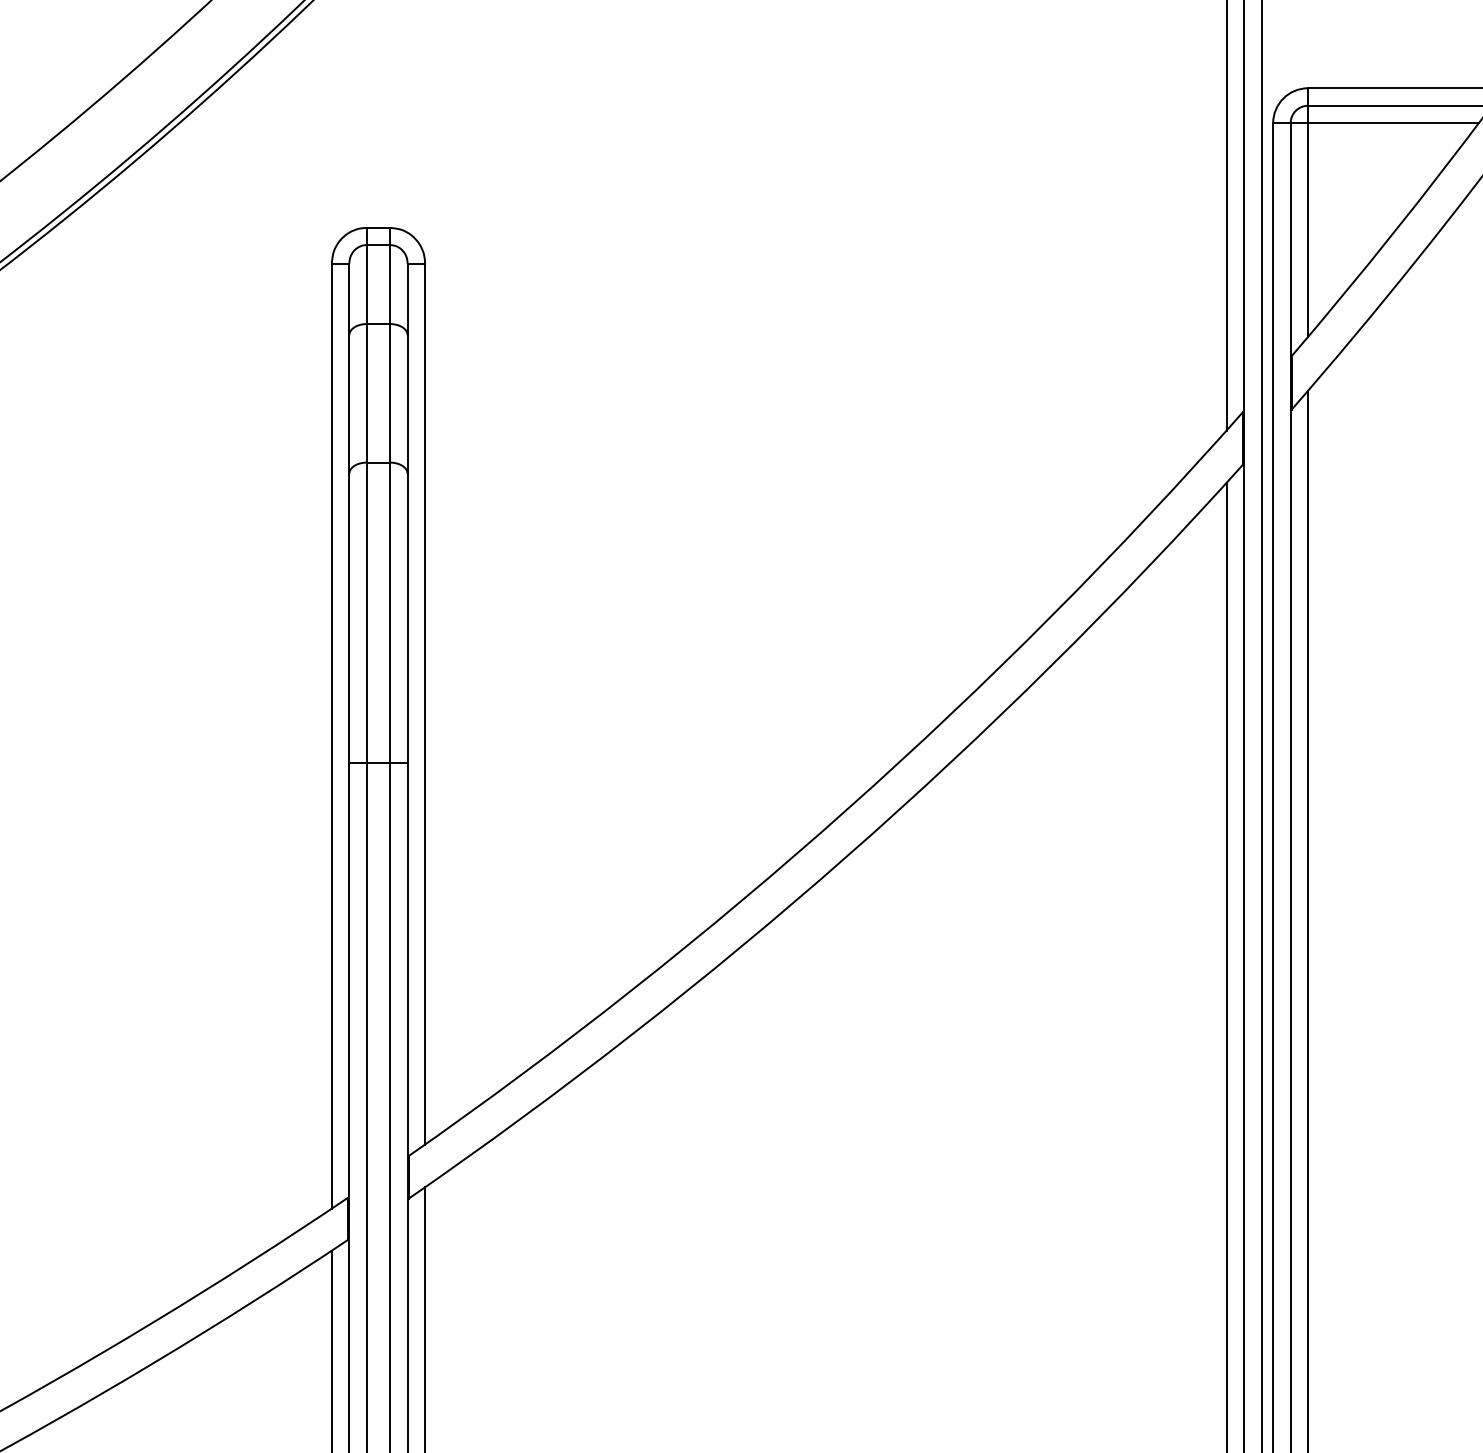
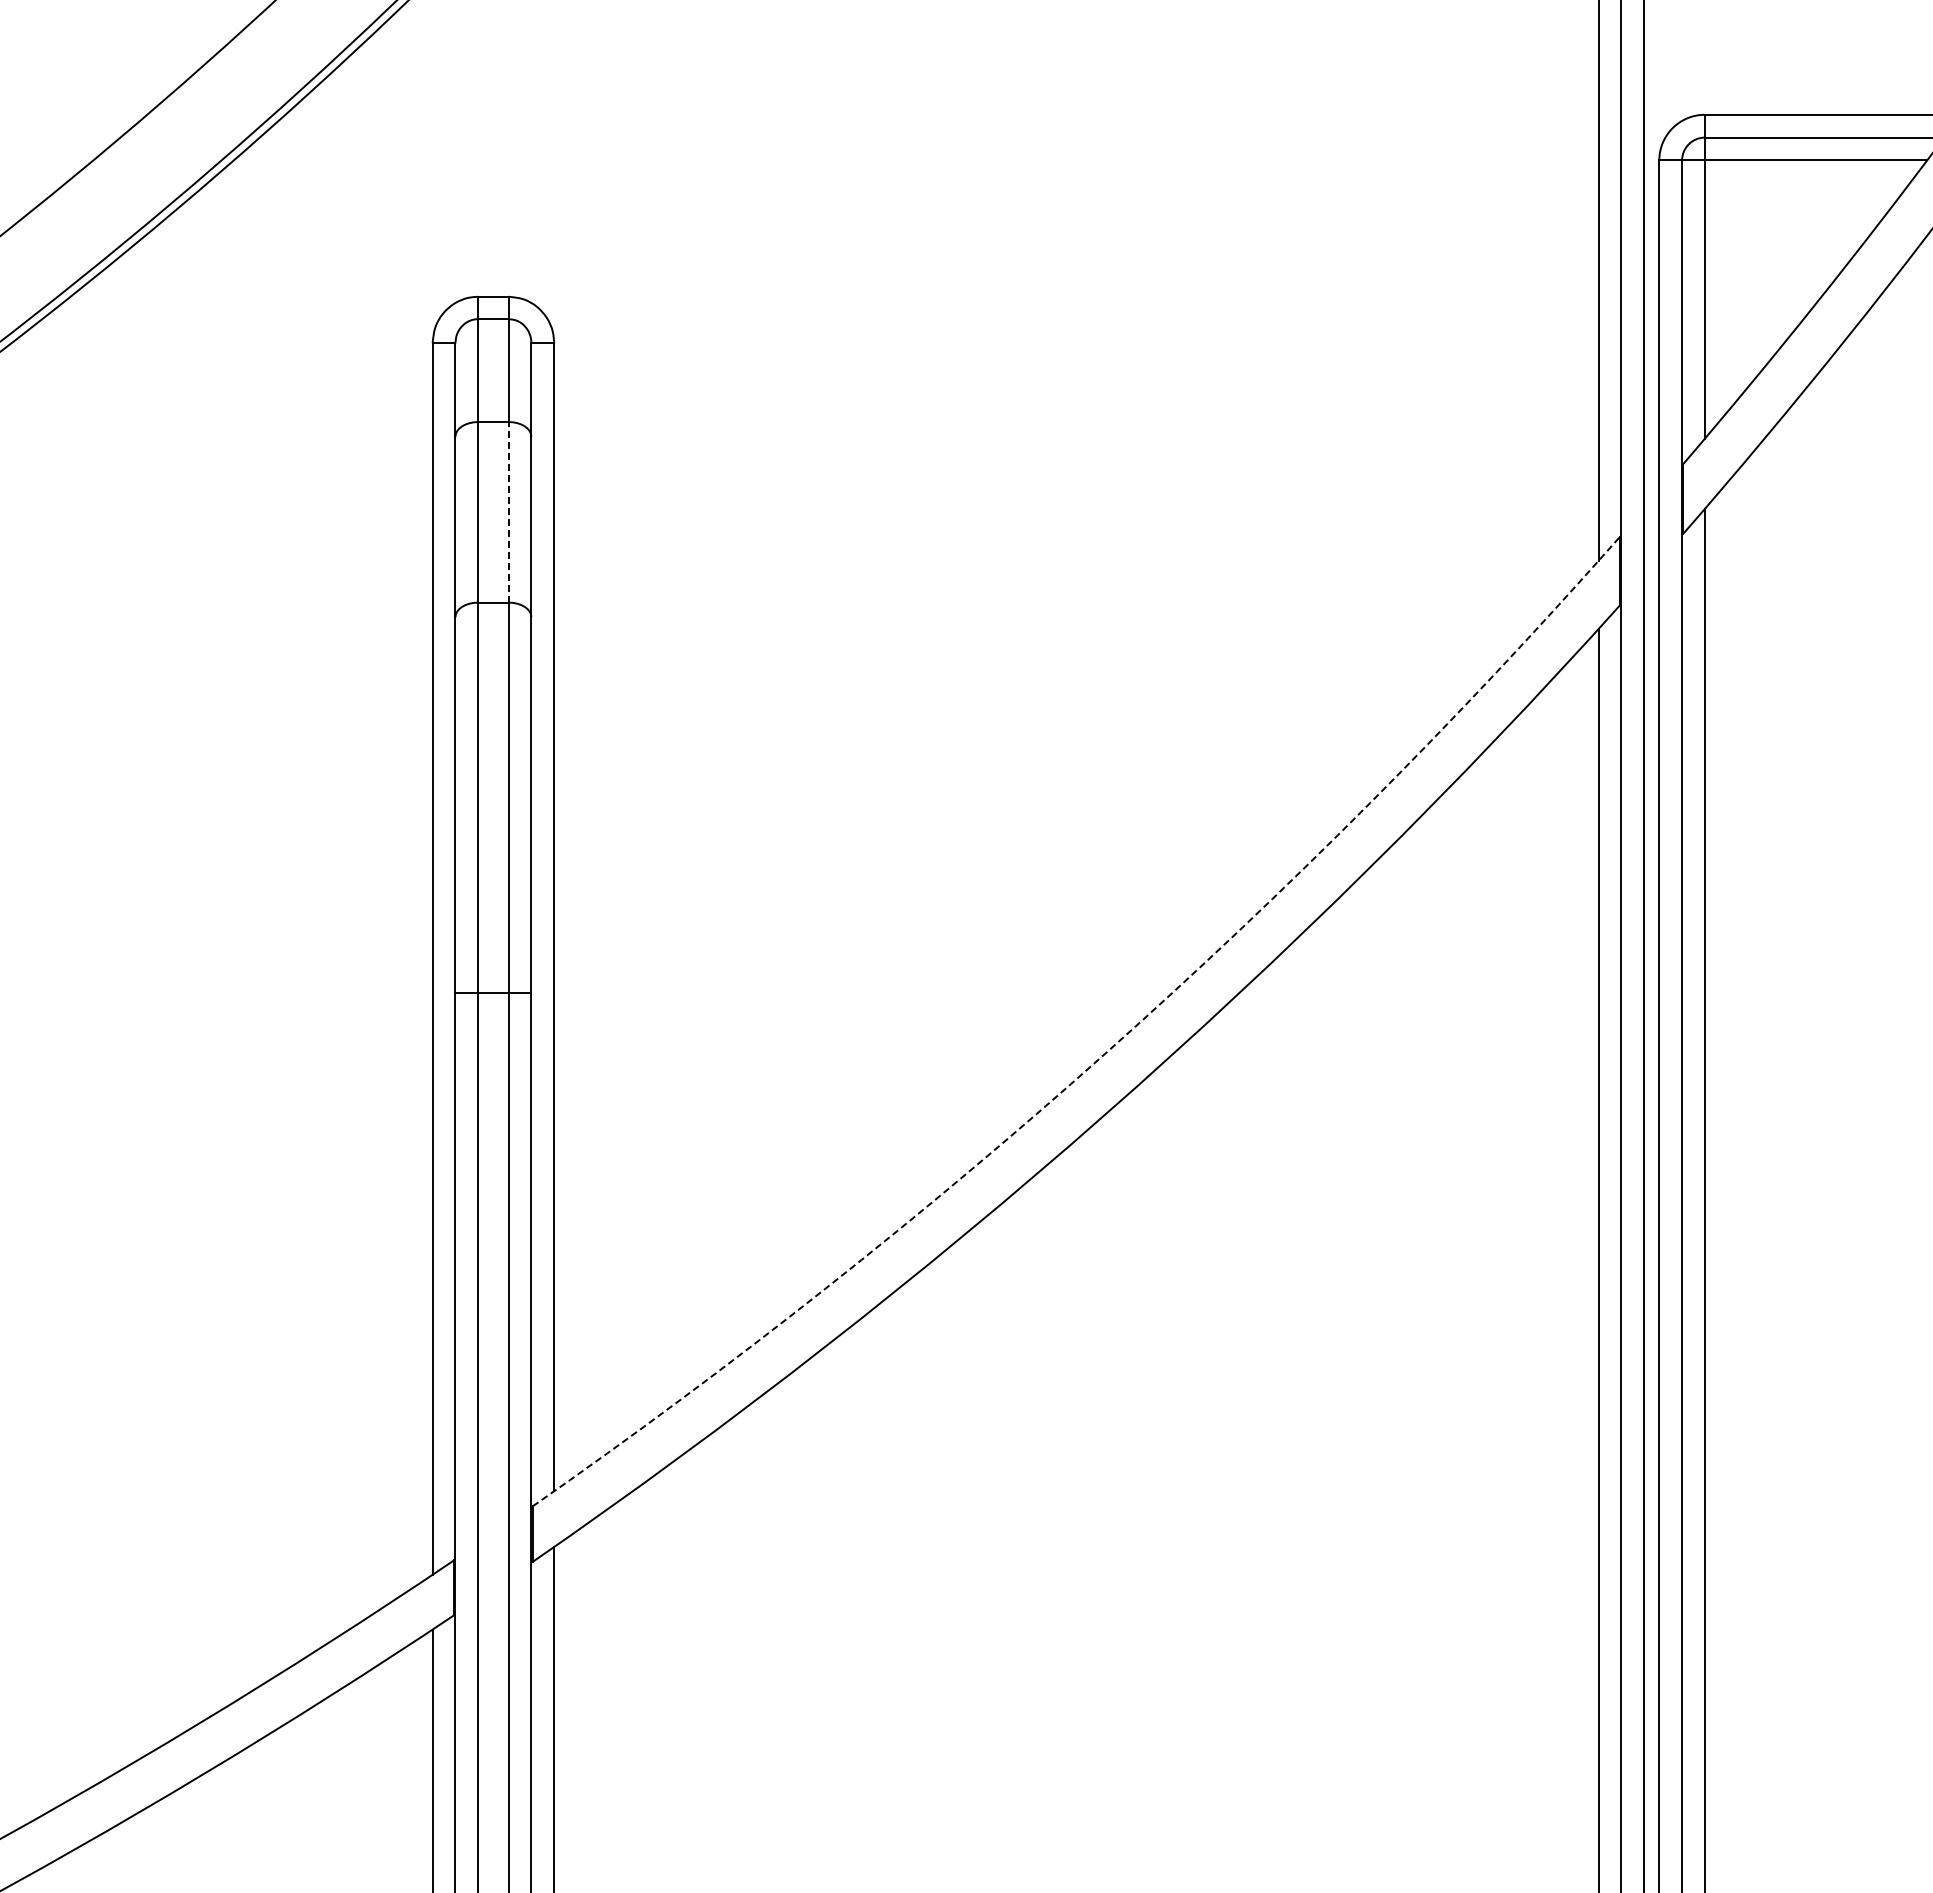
line: (390, 392) -> (508, 511), solid -> dashed
arc: (848, 808) -> (1105, 1053), solid -> dashed

